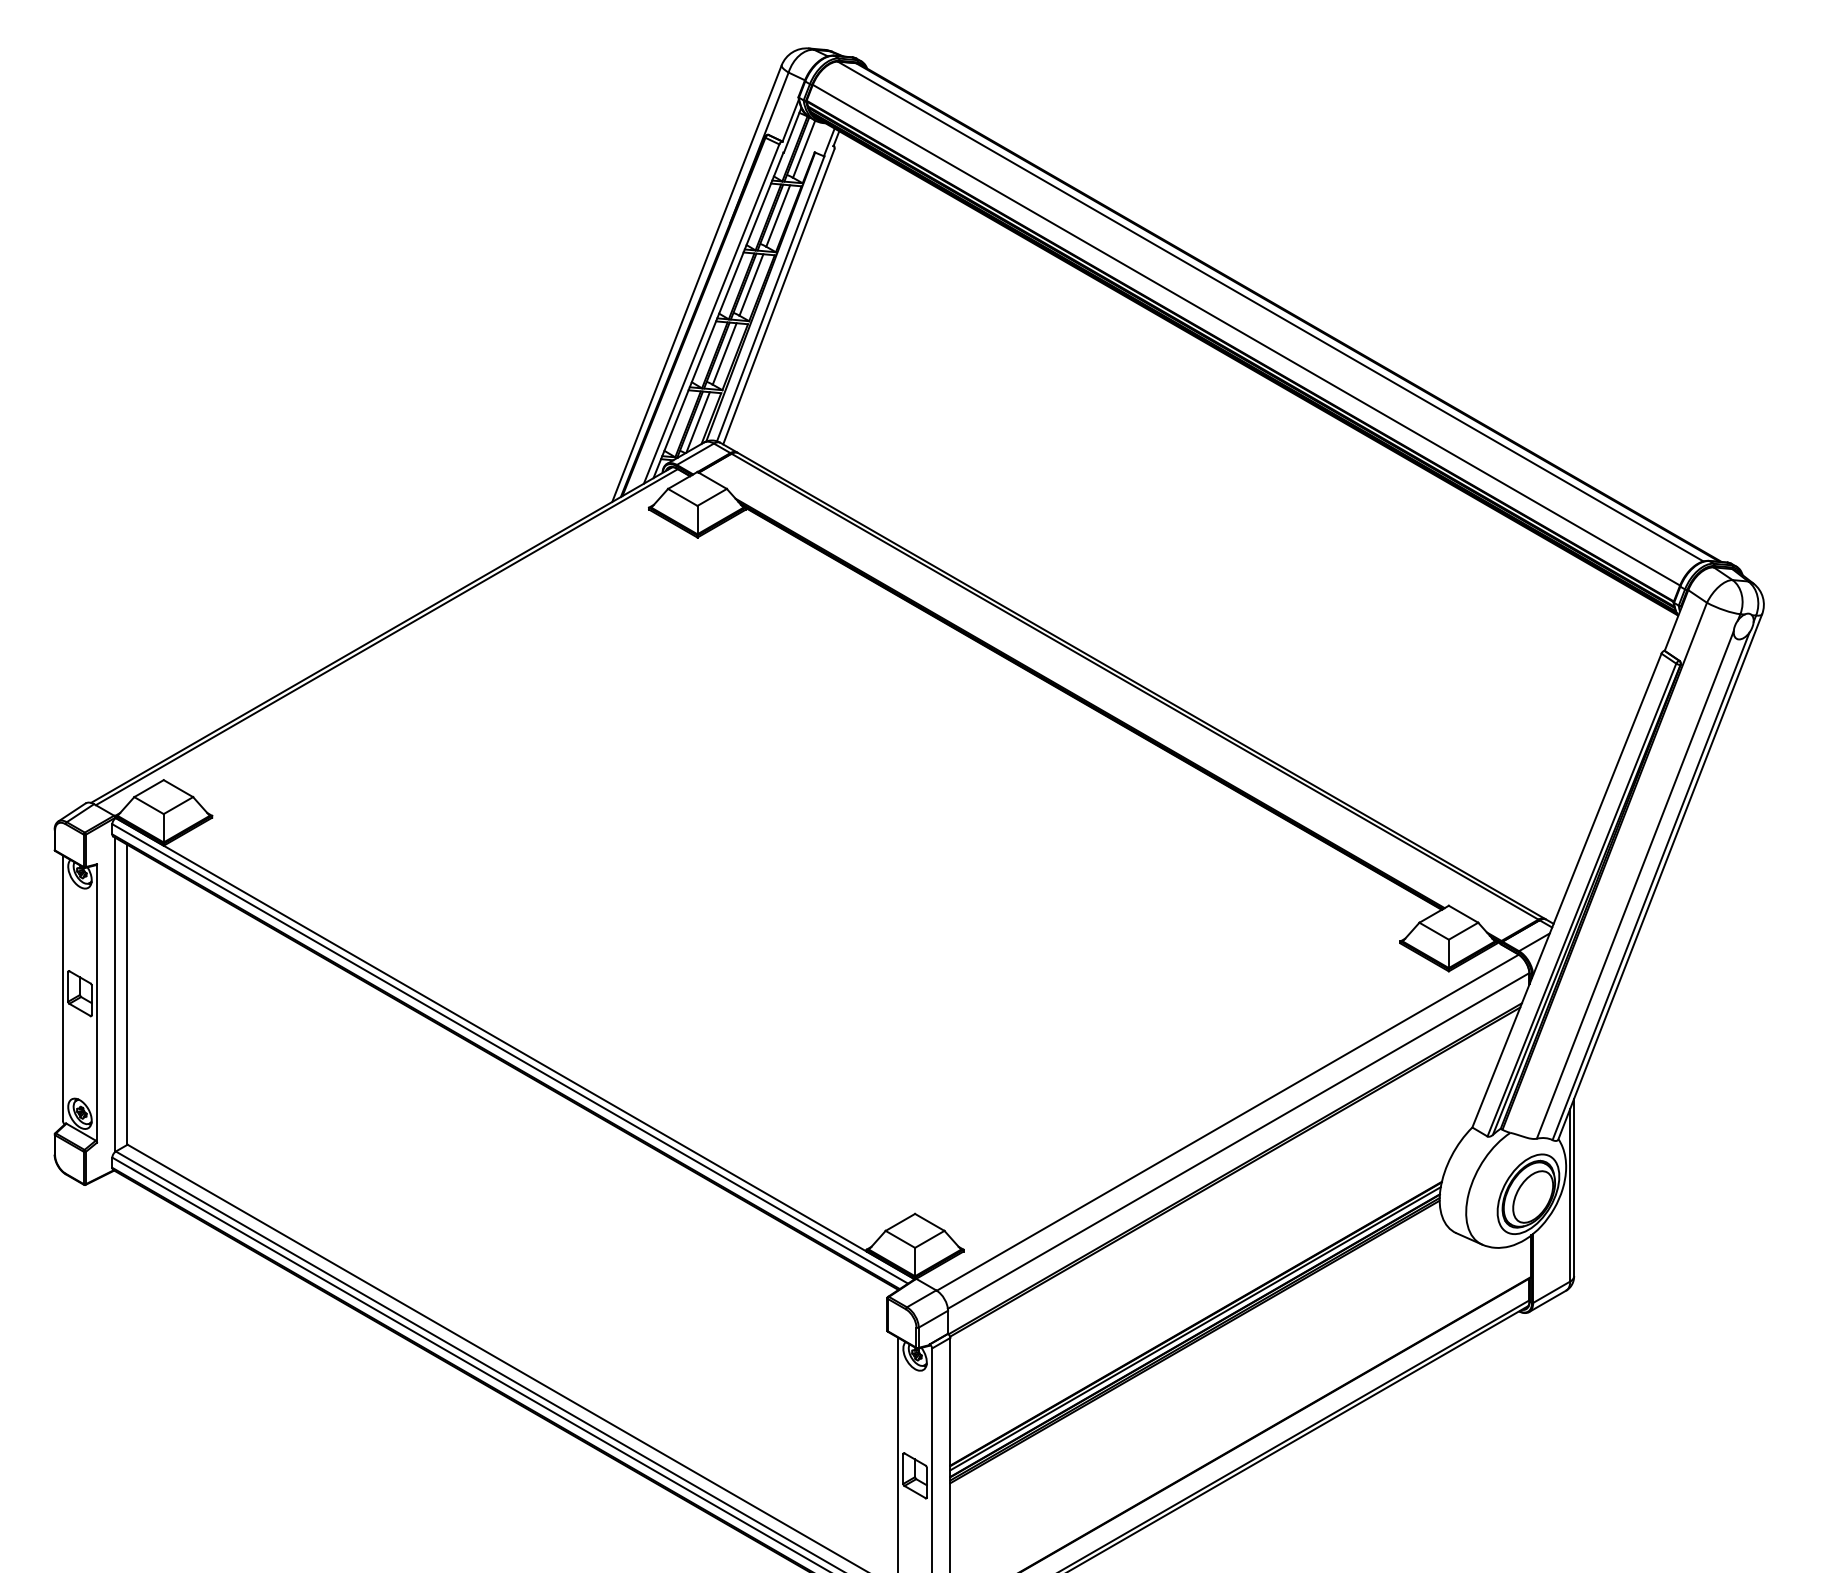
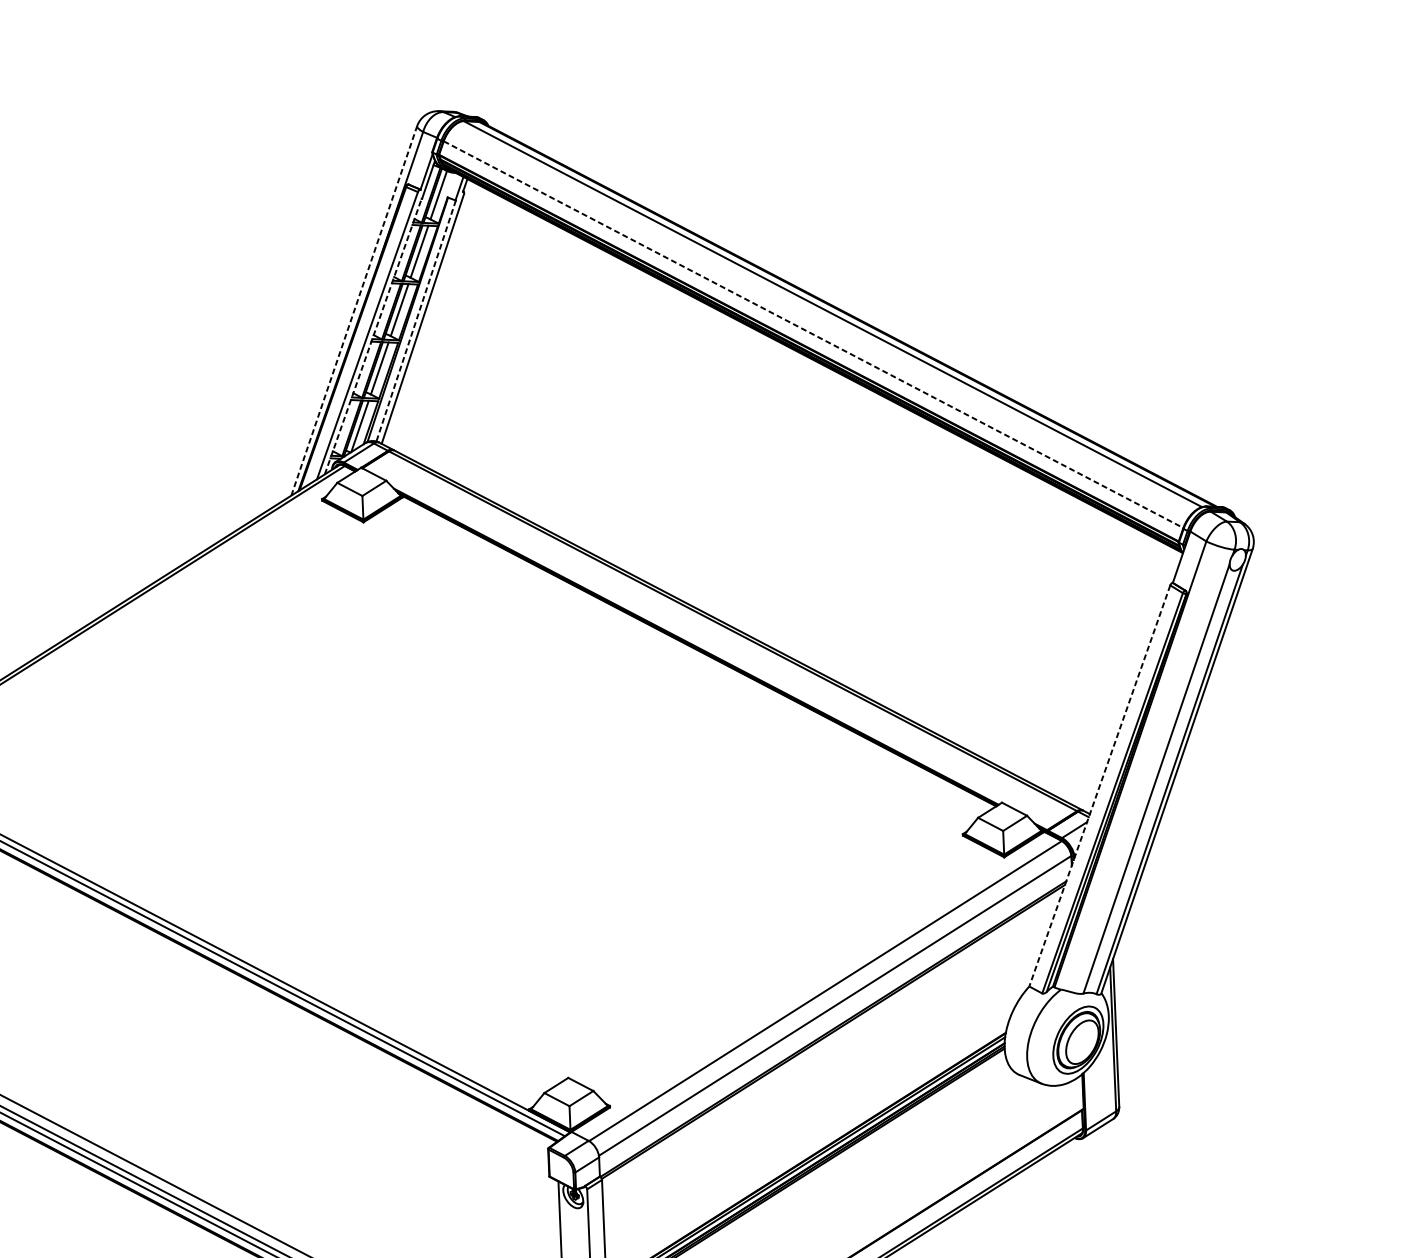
line: (697, 283) -> (354, 310), solid -> dashed
line: (770, 299) -> (416, 321), solid -> dashed
line: (718, 314) -> (373, 335), solid -> dashed
line: (1246, 335) -> (813, 334), solid -> dashed
line: (1566, 891) -> (1099, 786), solid -> dashed

